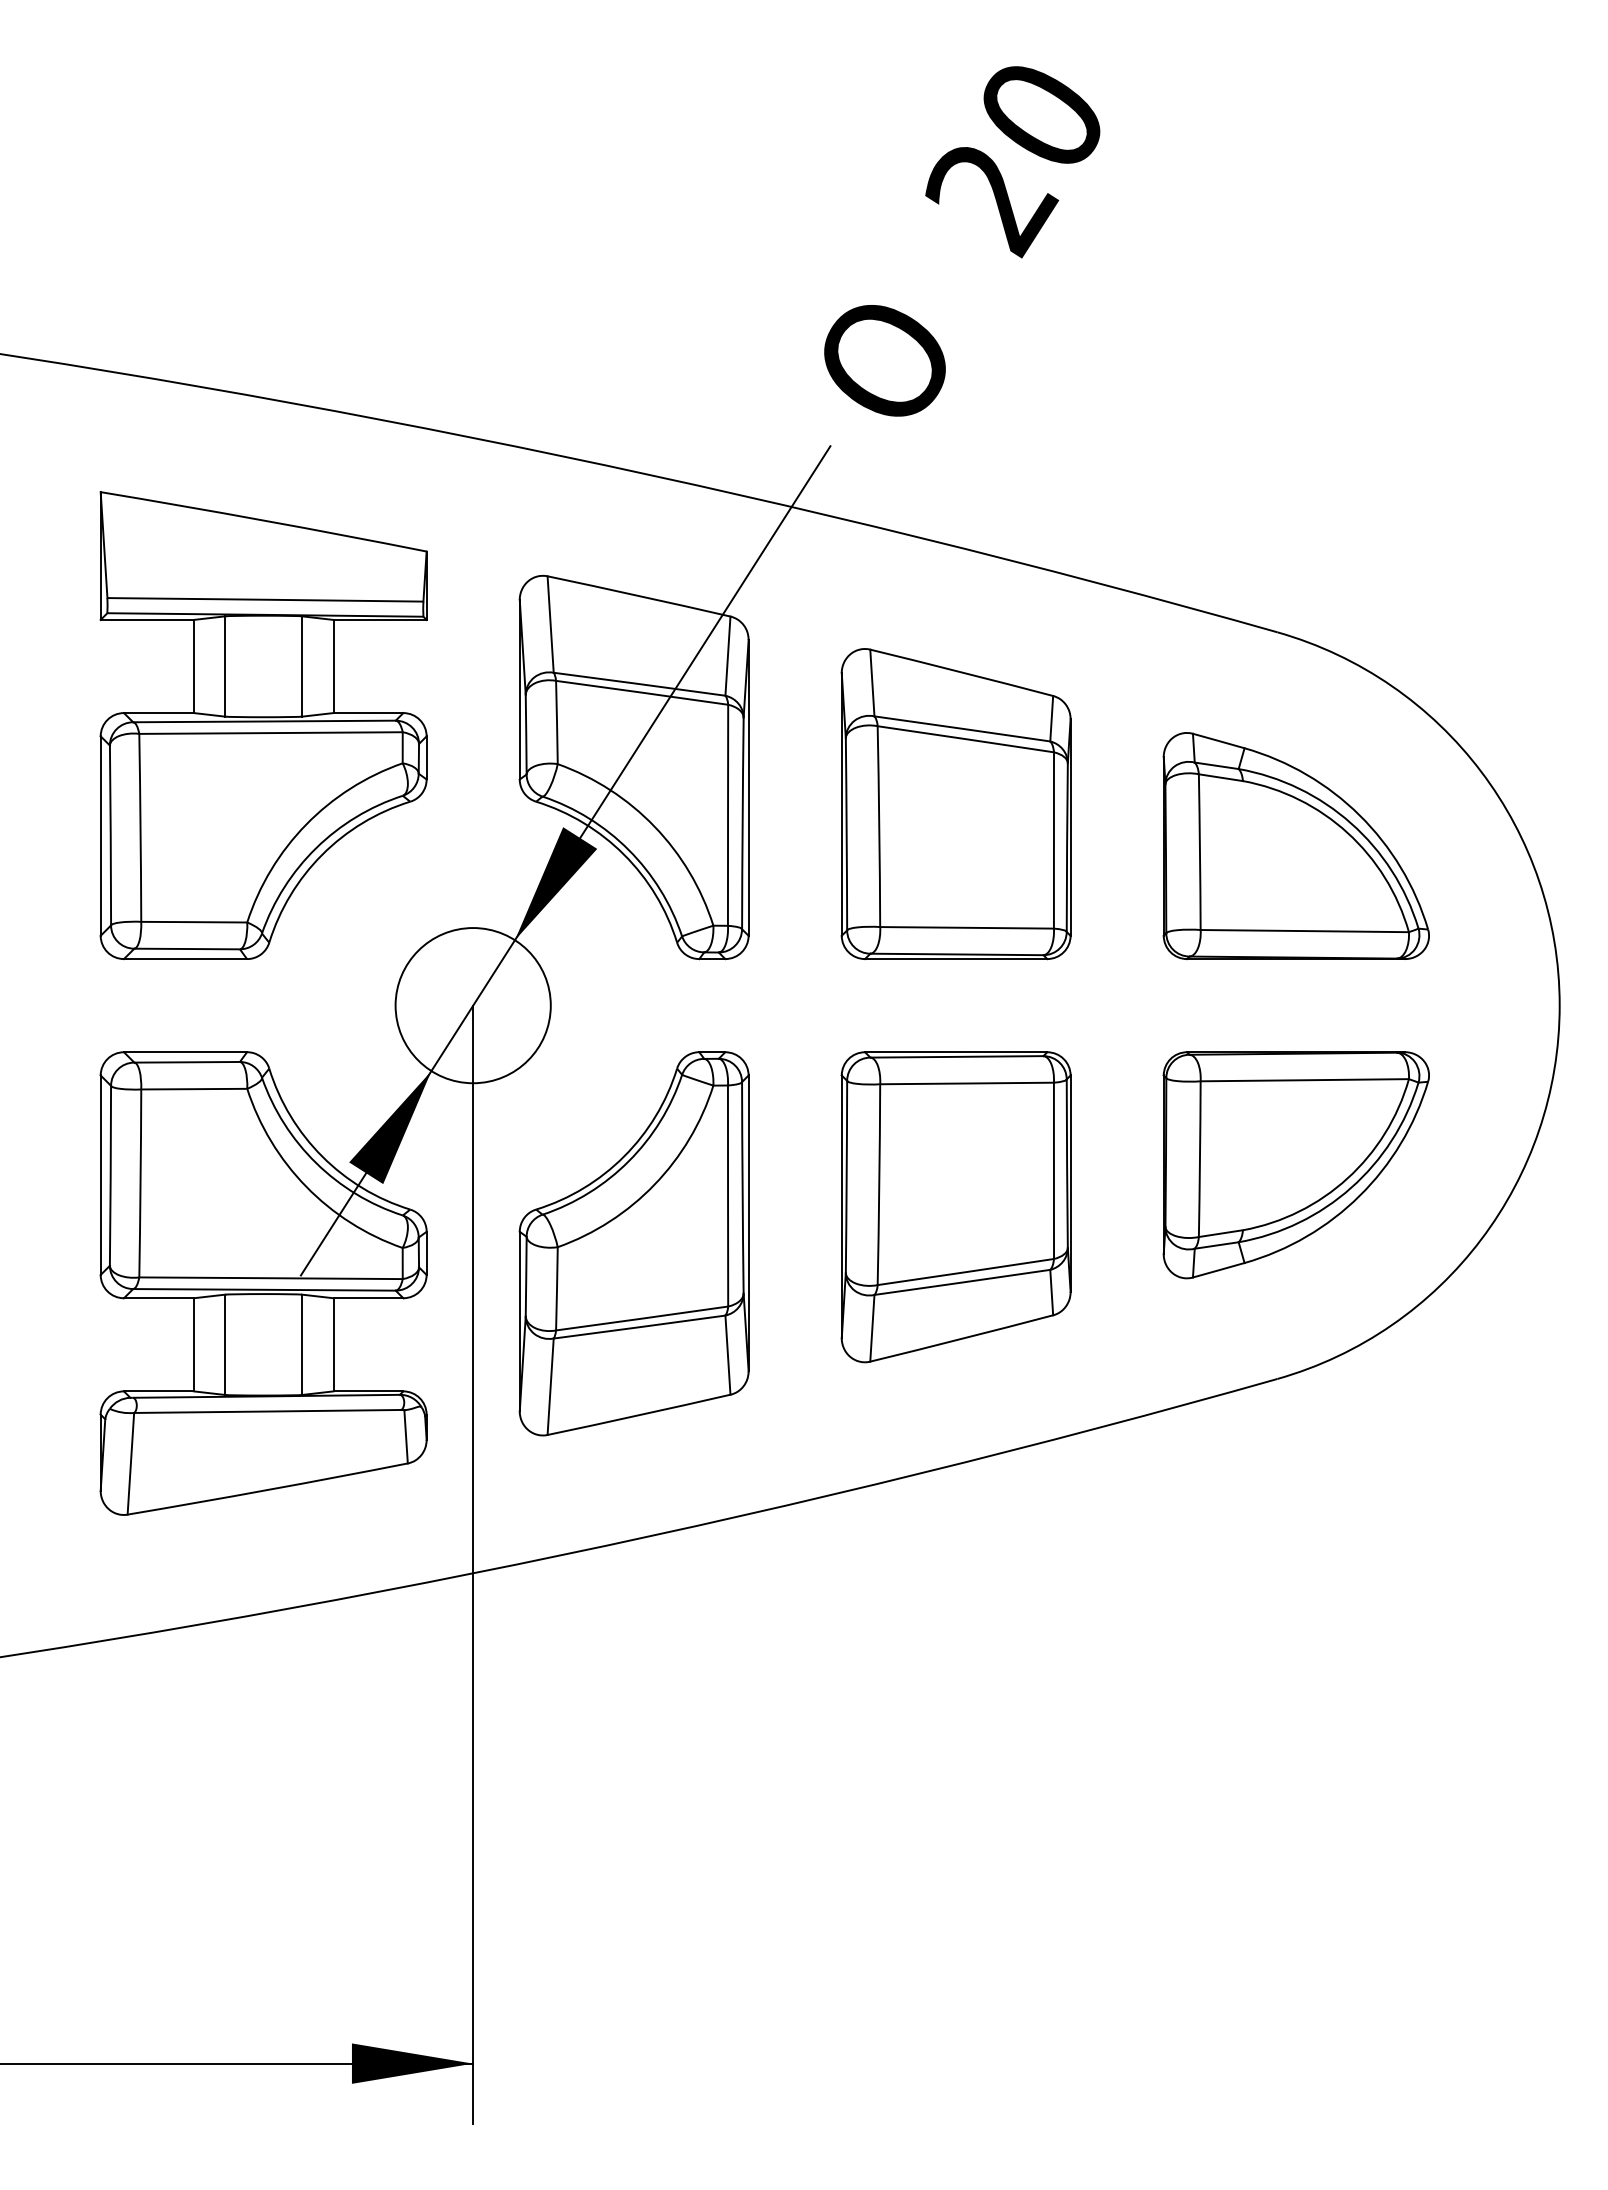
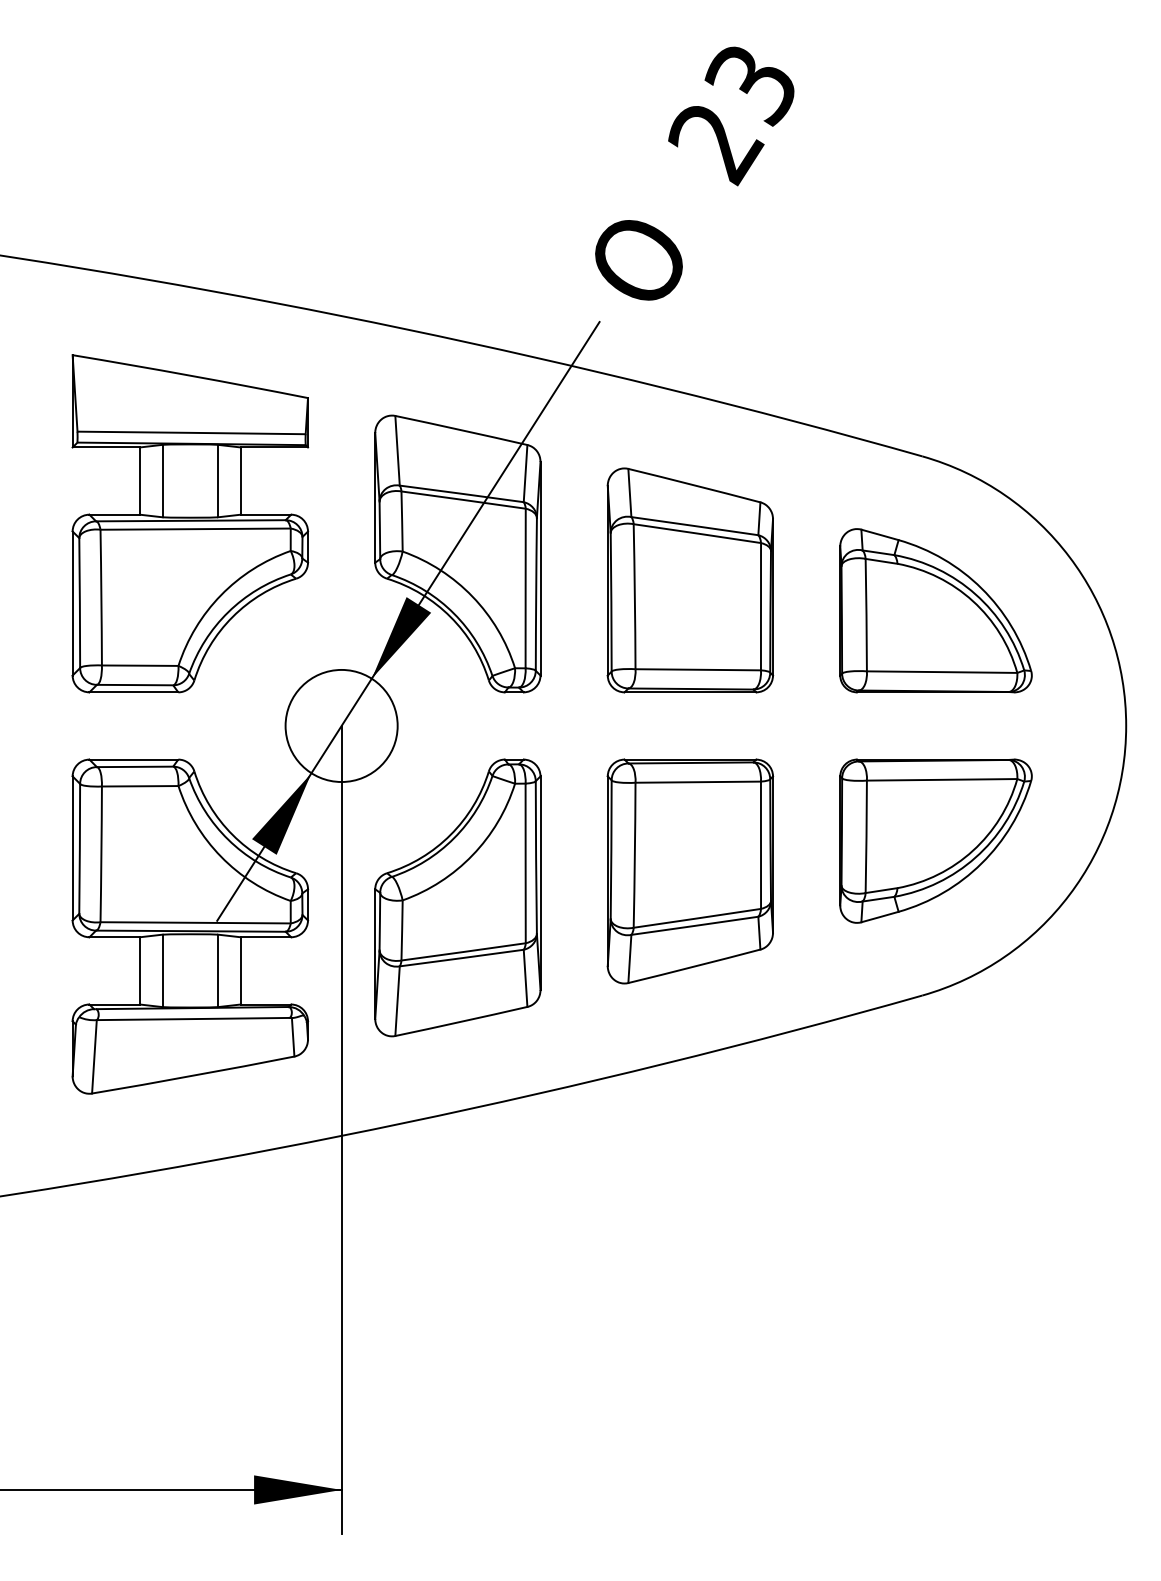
text: (1037, 120) -> (749, 86), 20 -> 23

